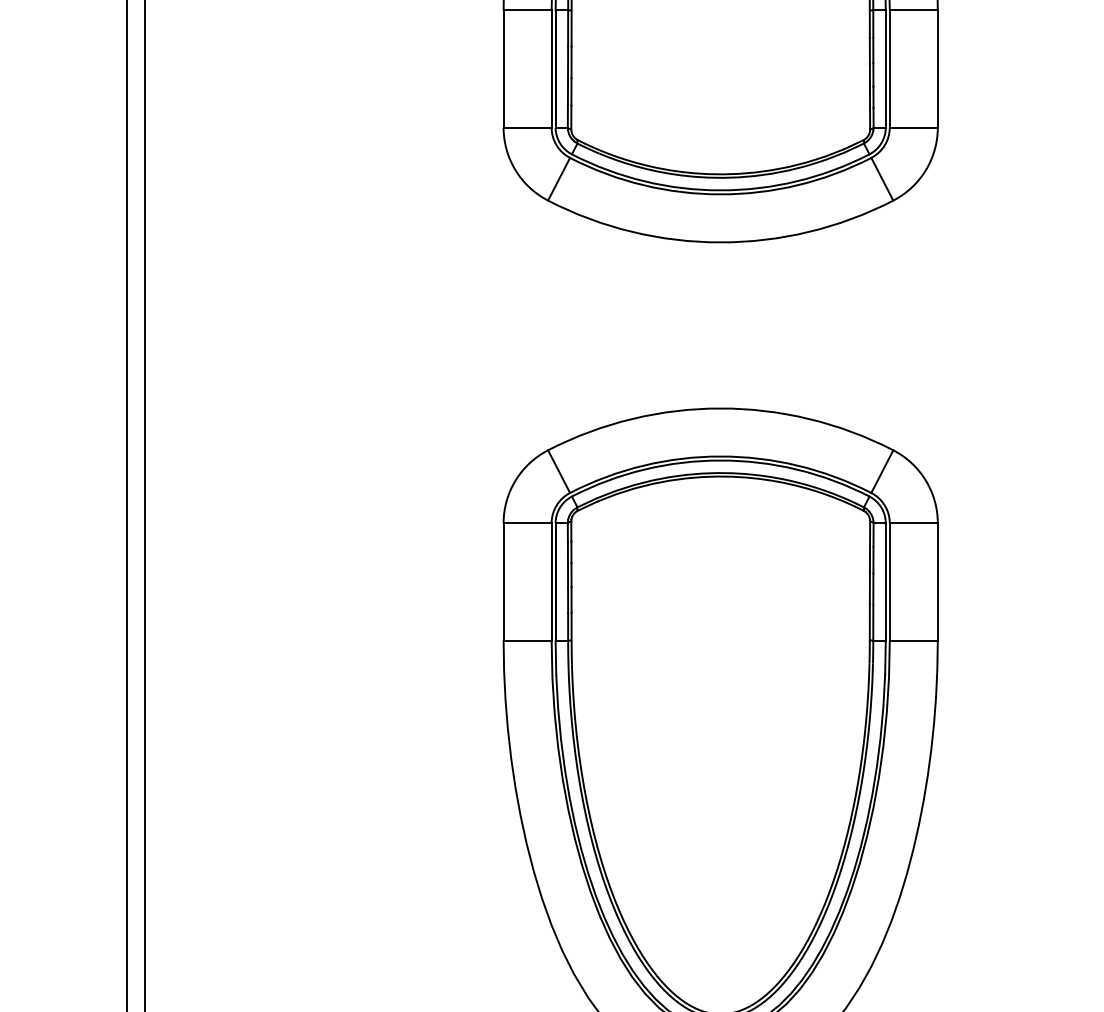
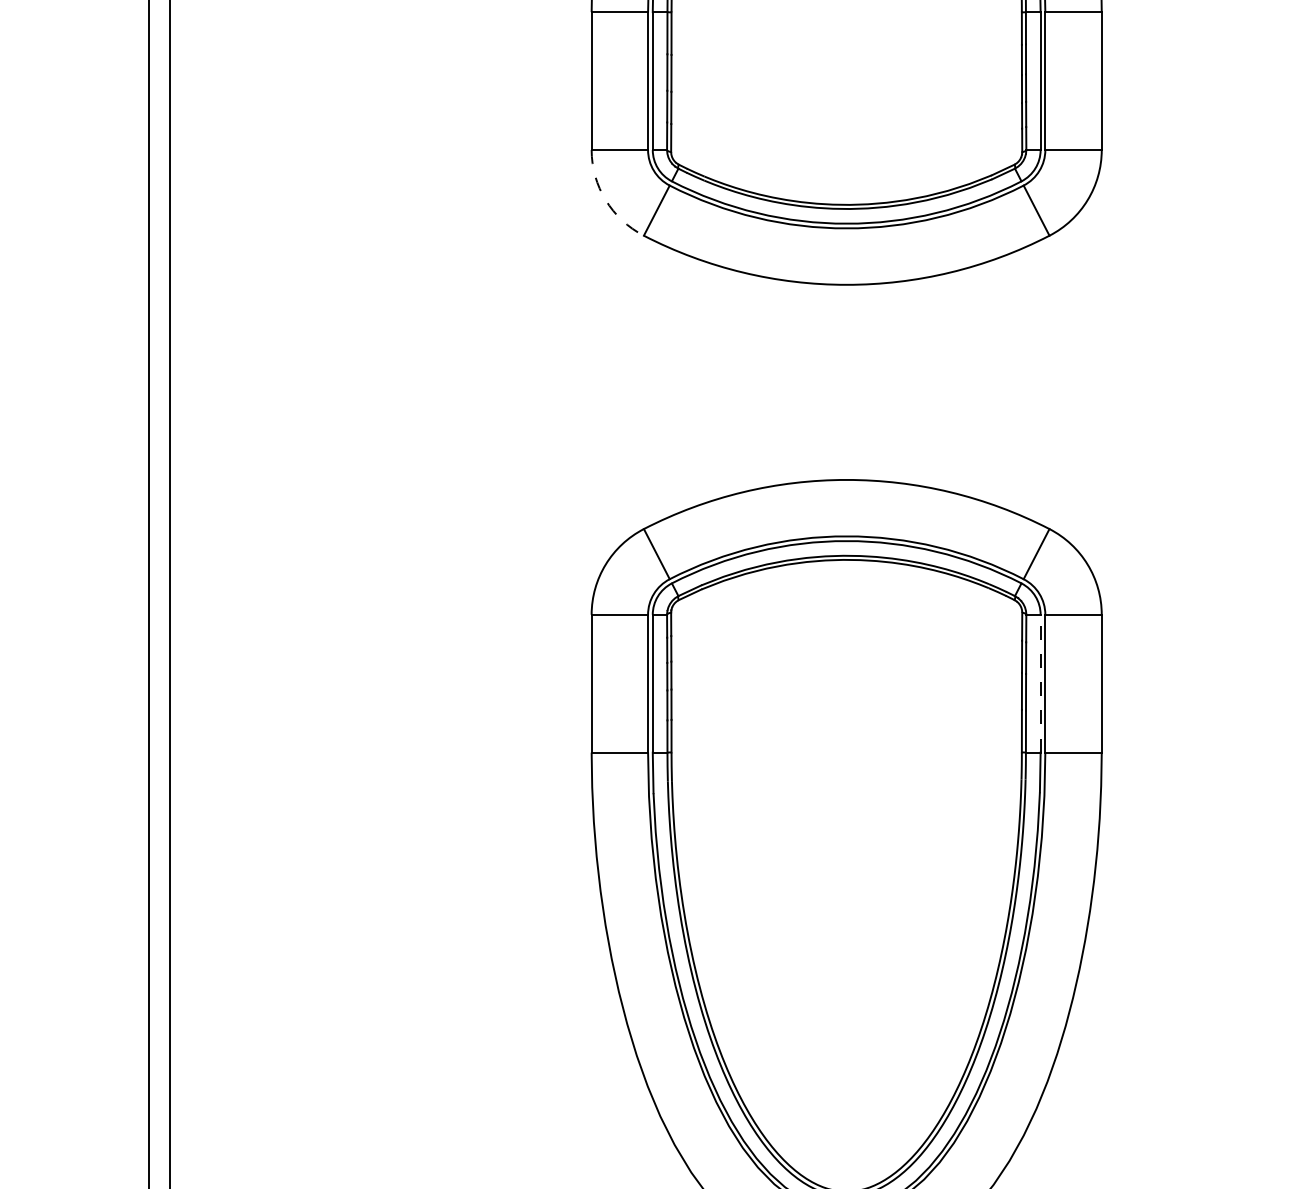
arc: (515, 170) -> (605, 200), solid -> dashed
line: (885, 581) -> (1040, 683), solid -> dashed

